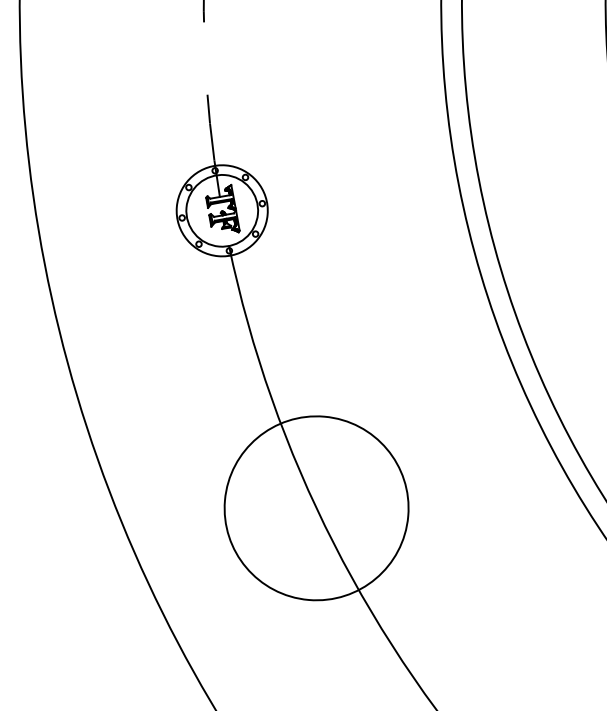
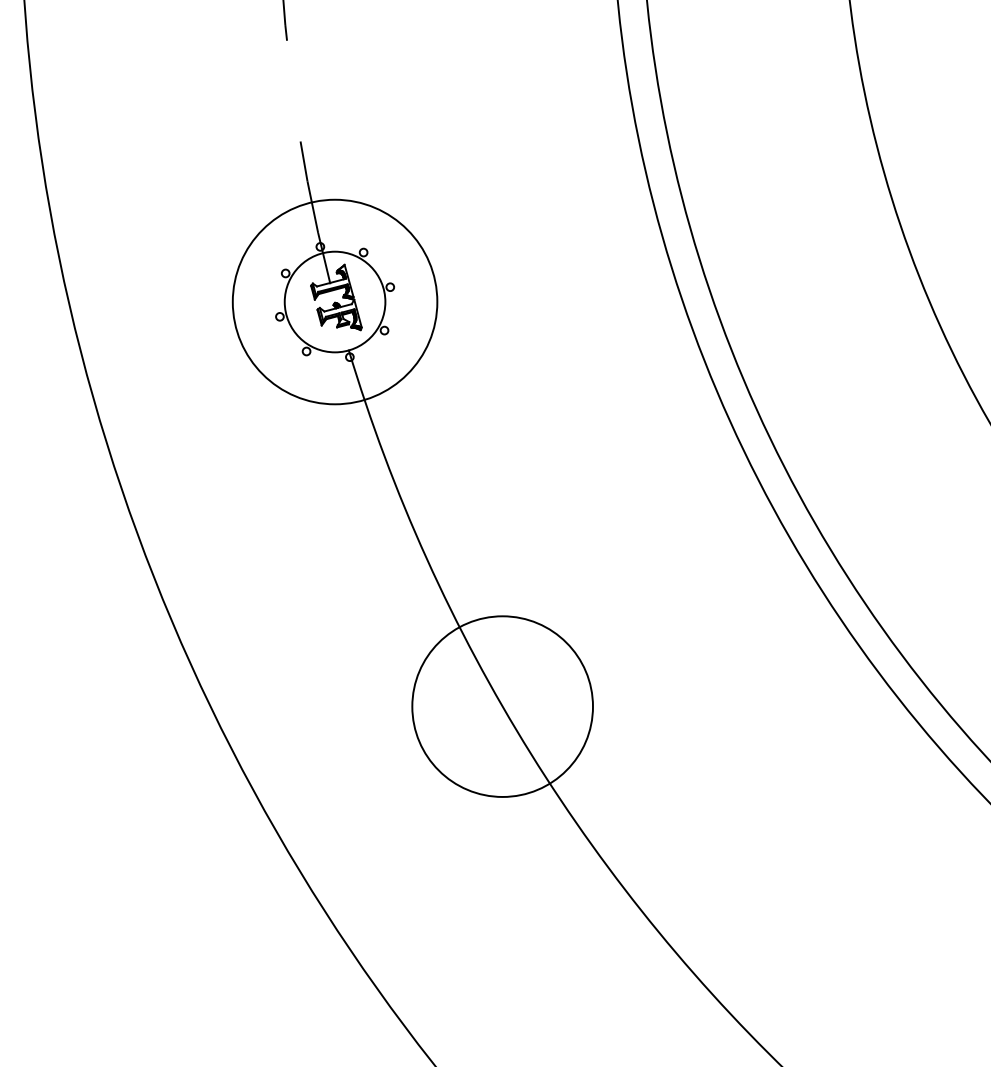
circle: (222, 210) -> (335, 301), size x1.6
circle: (316, 508) -> (502, 706), size x0.7

